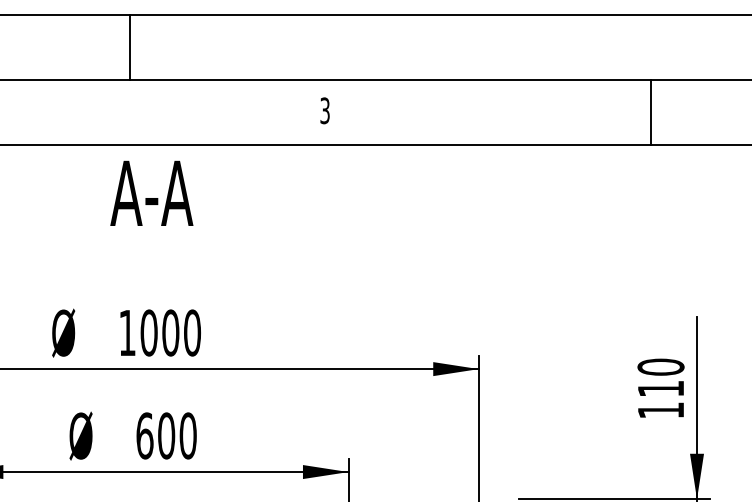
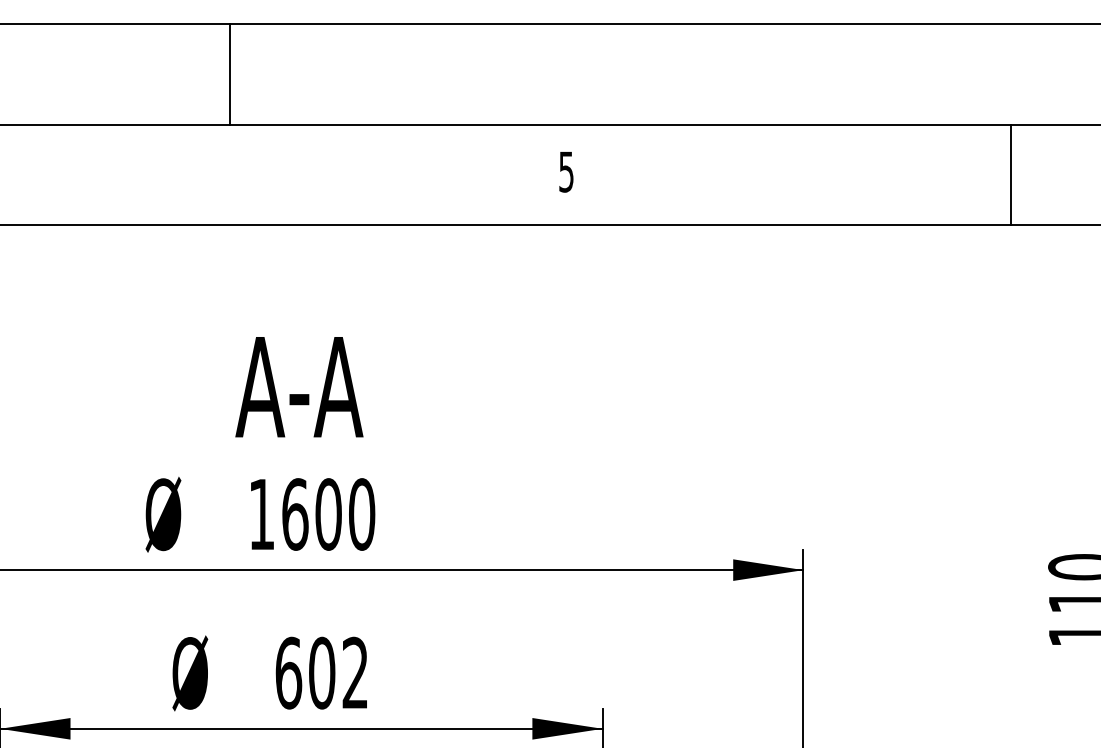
line: (129, 47) -> (229, 74), moved
text: (324, 110) -> (565, 171), 3 -> 5
line: (650, 112) -> (1011, 174), moved
text: (151, 192) -> (298, 385), moved
text: (148, 332) -> (294, 513), 1000 -> 1600
text: (187, 435) -> (354, 672), 600 -> 602

